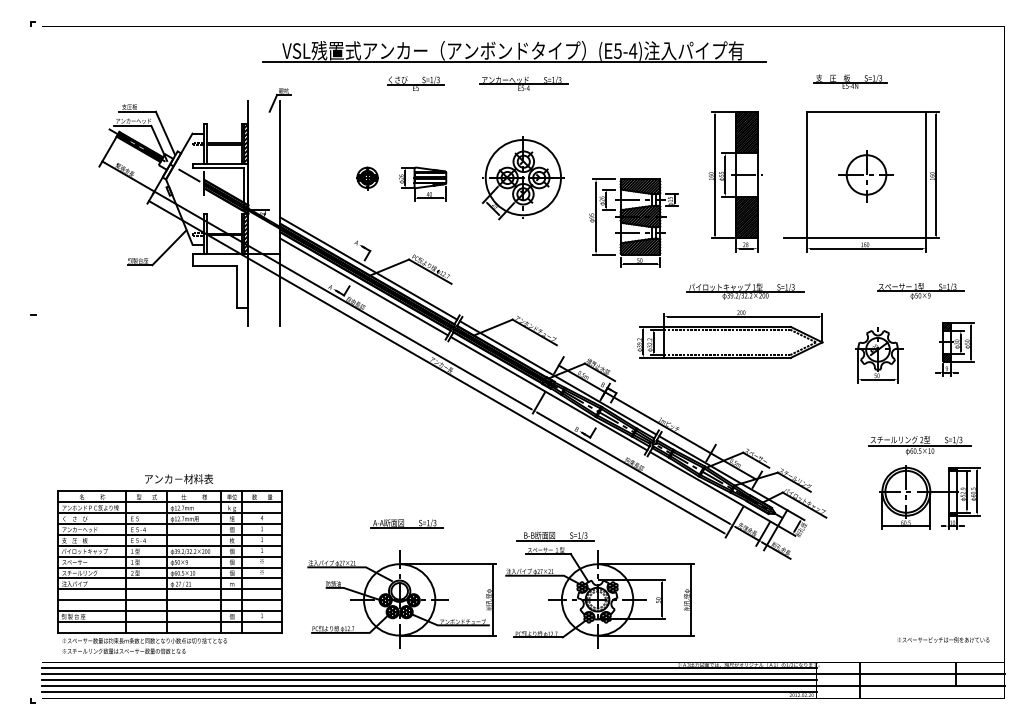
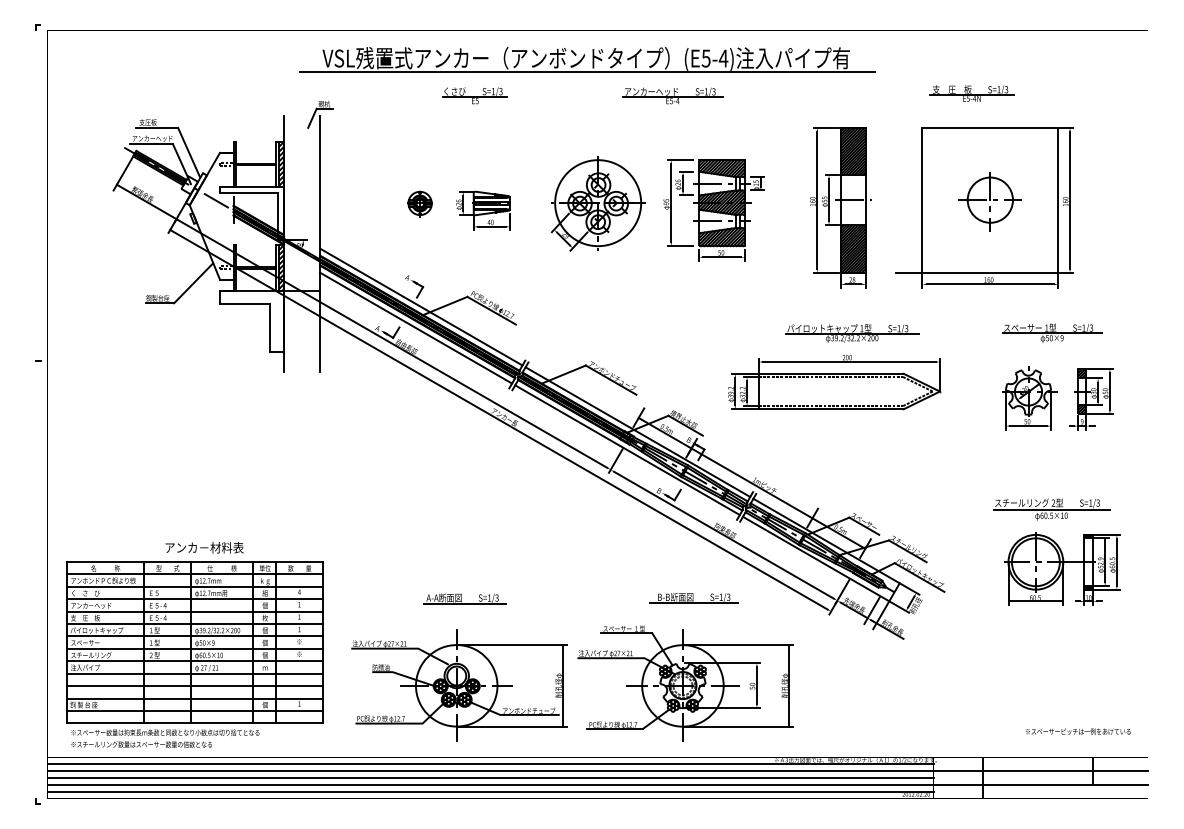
part: (523, 83) -> (672, 95), moved
part: (633, 223) -> (713, 210), moved
part: (878, 355) -> (1029, 398), moved
part: (555, 536) -> (693, 598), moved

